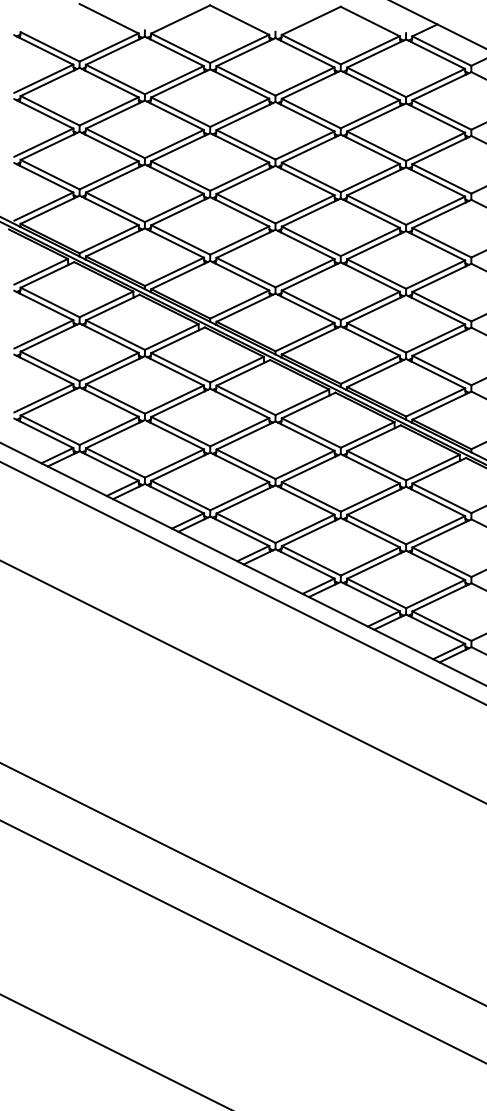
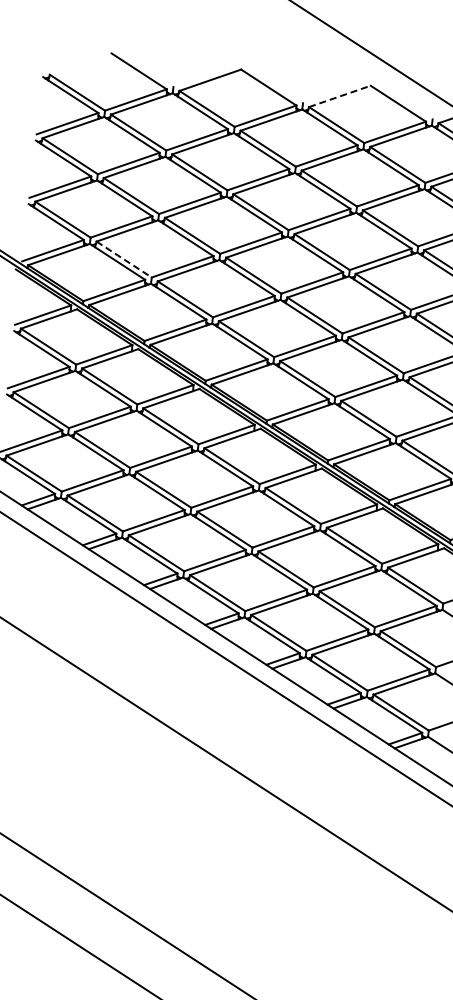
line: (311, 20) -> (340, 96), solid -> dashed
line: (115, 207) -> (124, 259), solid -> dashed

